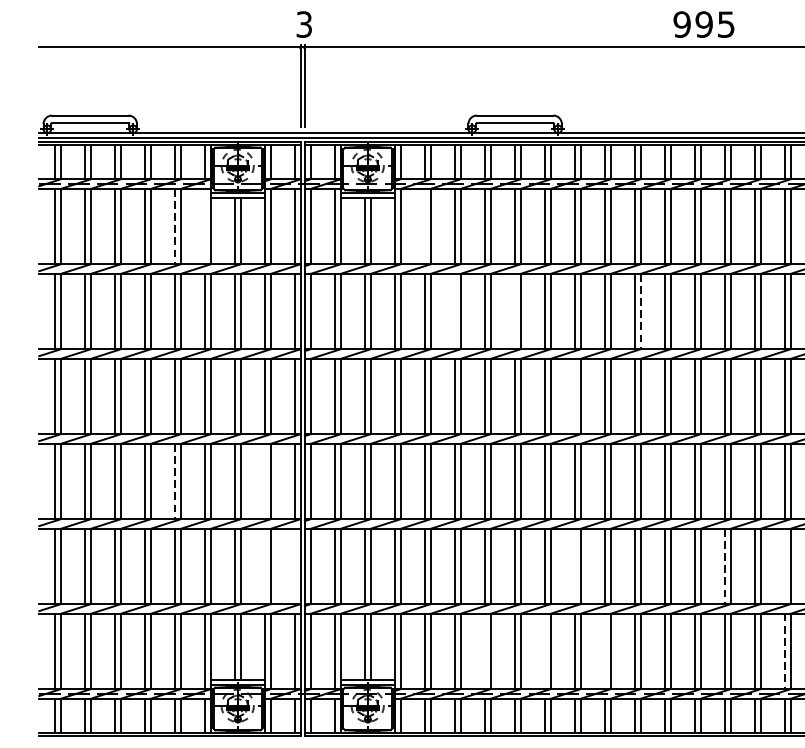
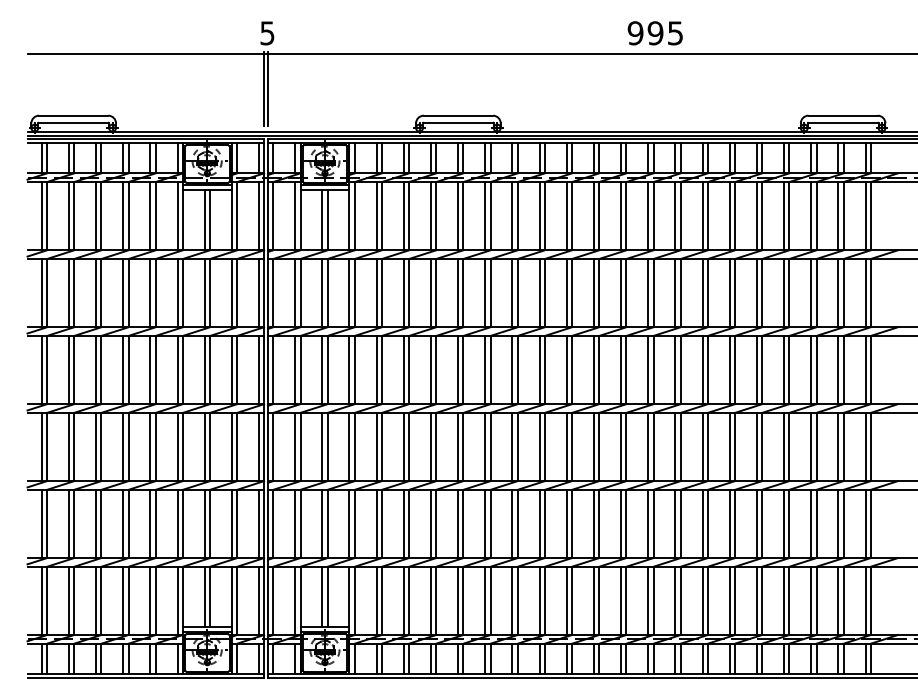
text: (304, 23) -> (267, 32), 3 -> 5
text: (703, 24) -> (654, 33), moved
line: (175, 226) -> (150, 216), dashed -> solid
line: (204, 226) -> (177, 216), added
line: (424, 226) -> (376, 216), added
line: (454, 310) -> (403, 292), added
line: (515, 310) -> (458, 292), added
line: (641, 311) -> (572, 293), dashed -> solid
line: (574, 395) -> (512, 369), added
line: (264, 480) -> (231, 446), added
line: (175, 482) -> (150, 447), dashed -> solid
line: (264, 565) -> (231, 523), added
line: (294, 565) -> (258, 523), added
line: (574, 565) -> (512, 523), added
line: (784, 565) -> (702, 523), added
line: (725, 567) -> (648, 524), dashed -> solid
line: (484, 651) -> (430, 600), added
line: (545, 651) -> (485, 600), added
line: (604, 651) -> (539, 600), added
line: (784, 652) -> (702, 601), dashed -> solid

